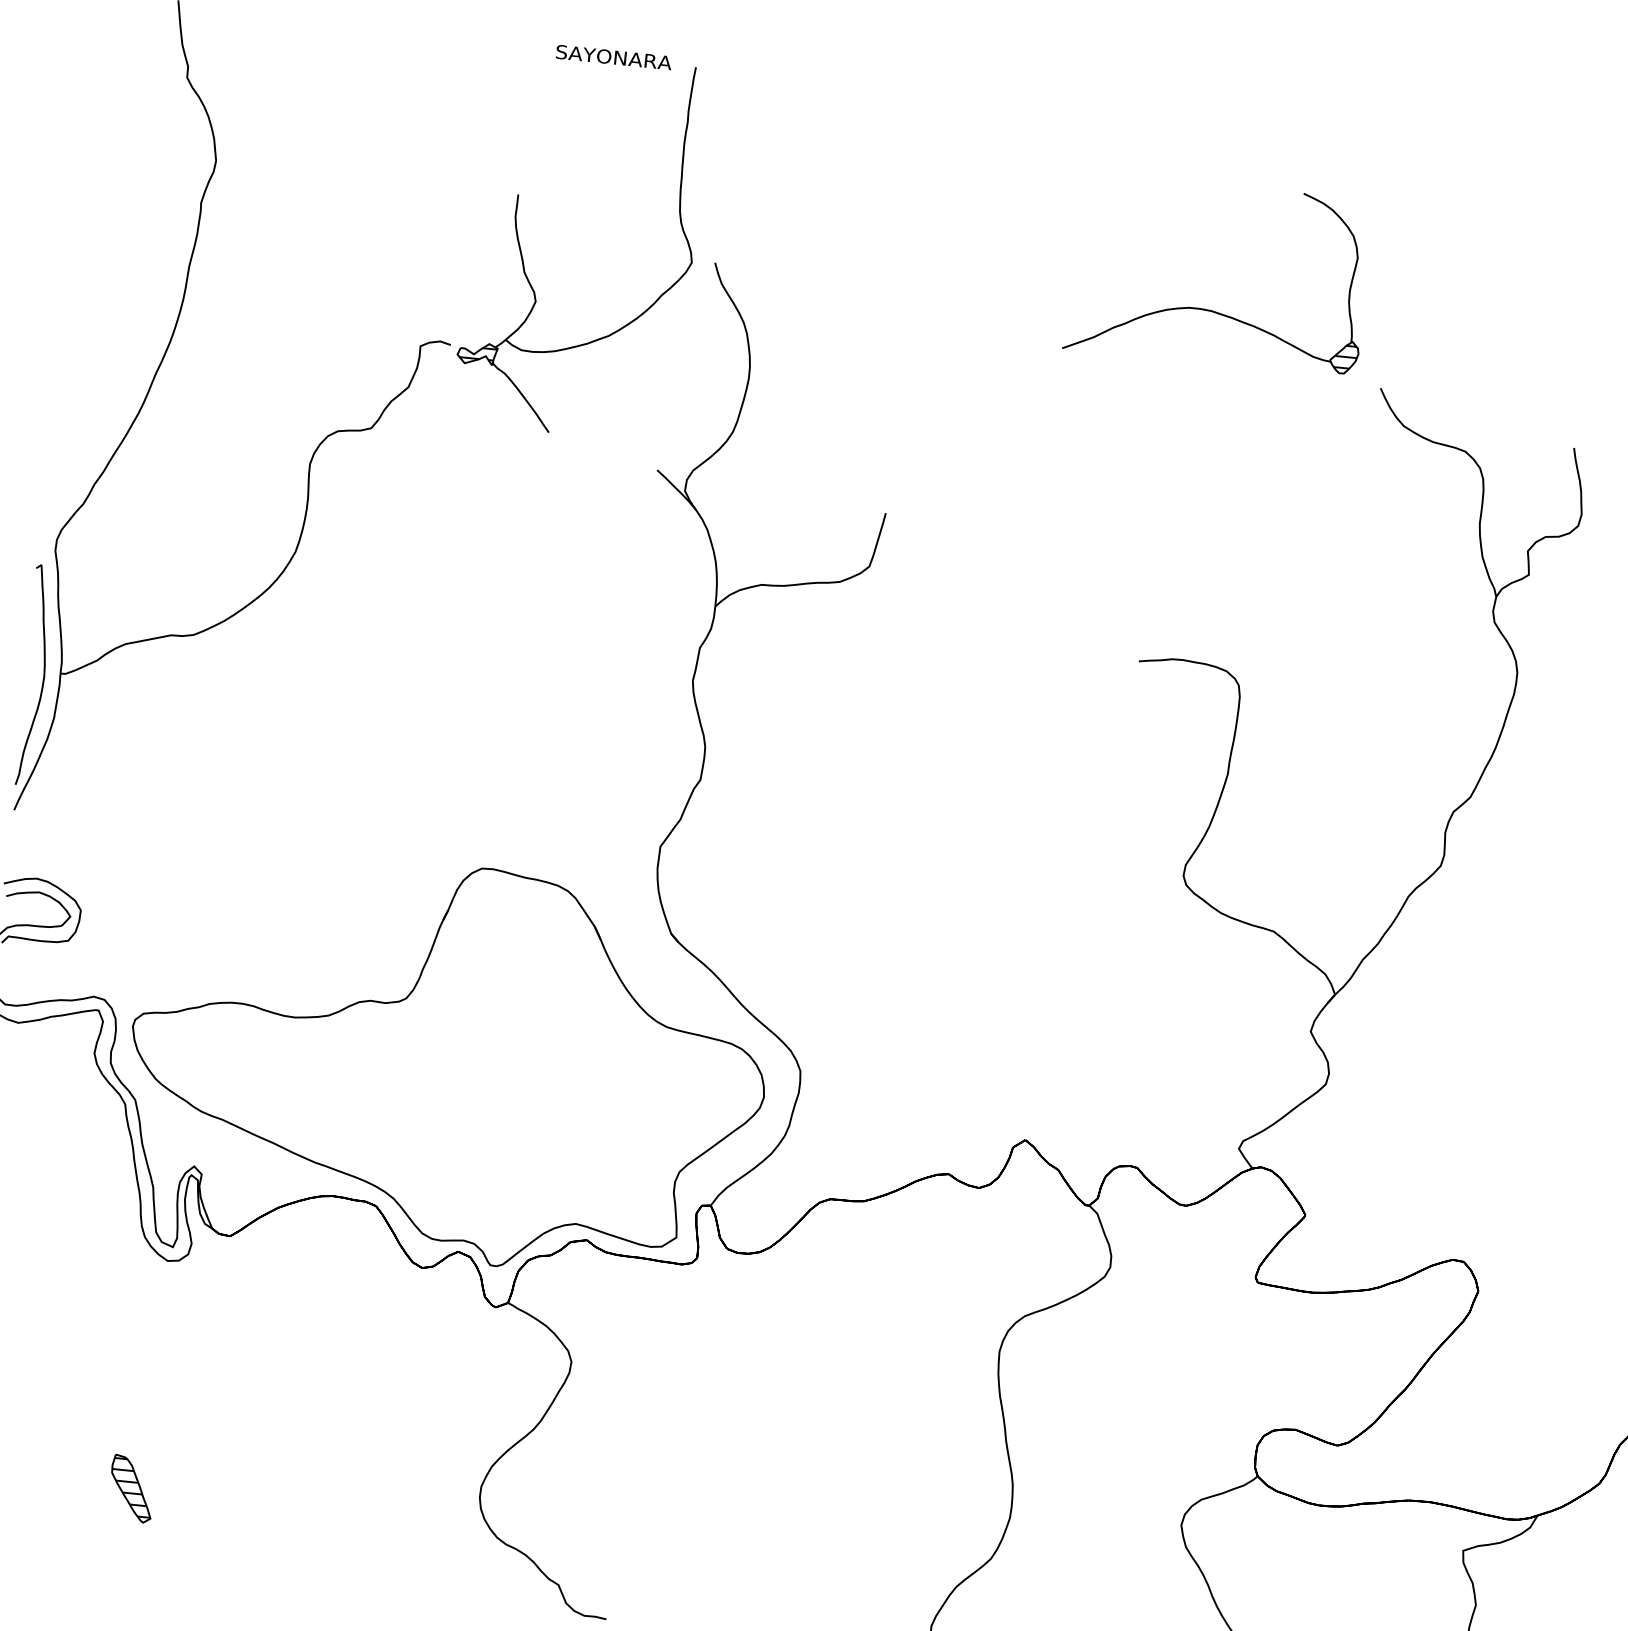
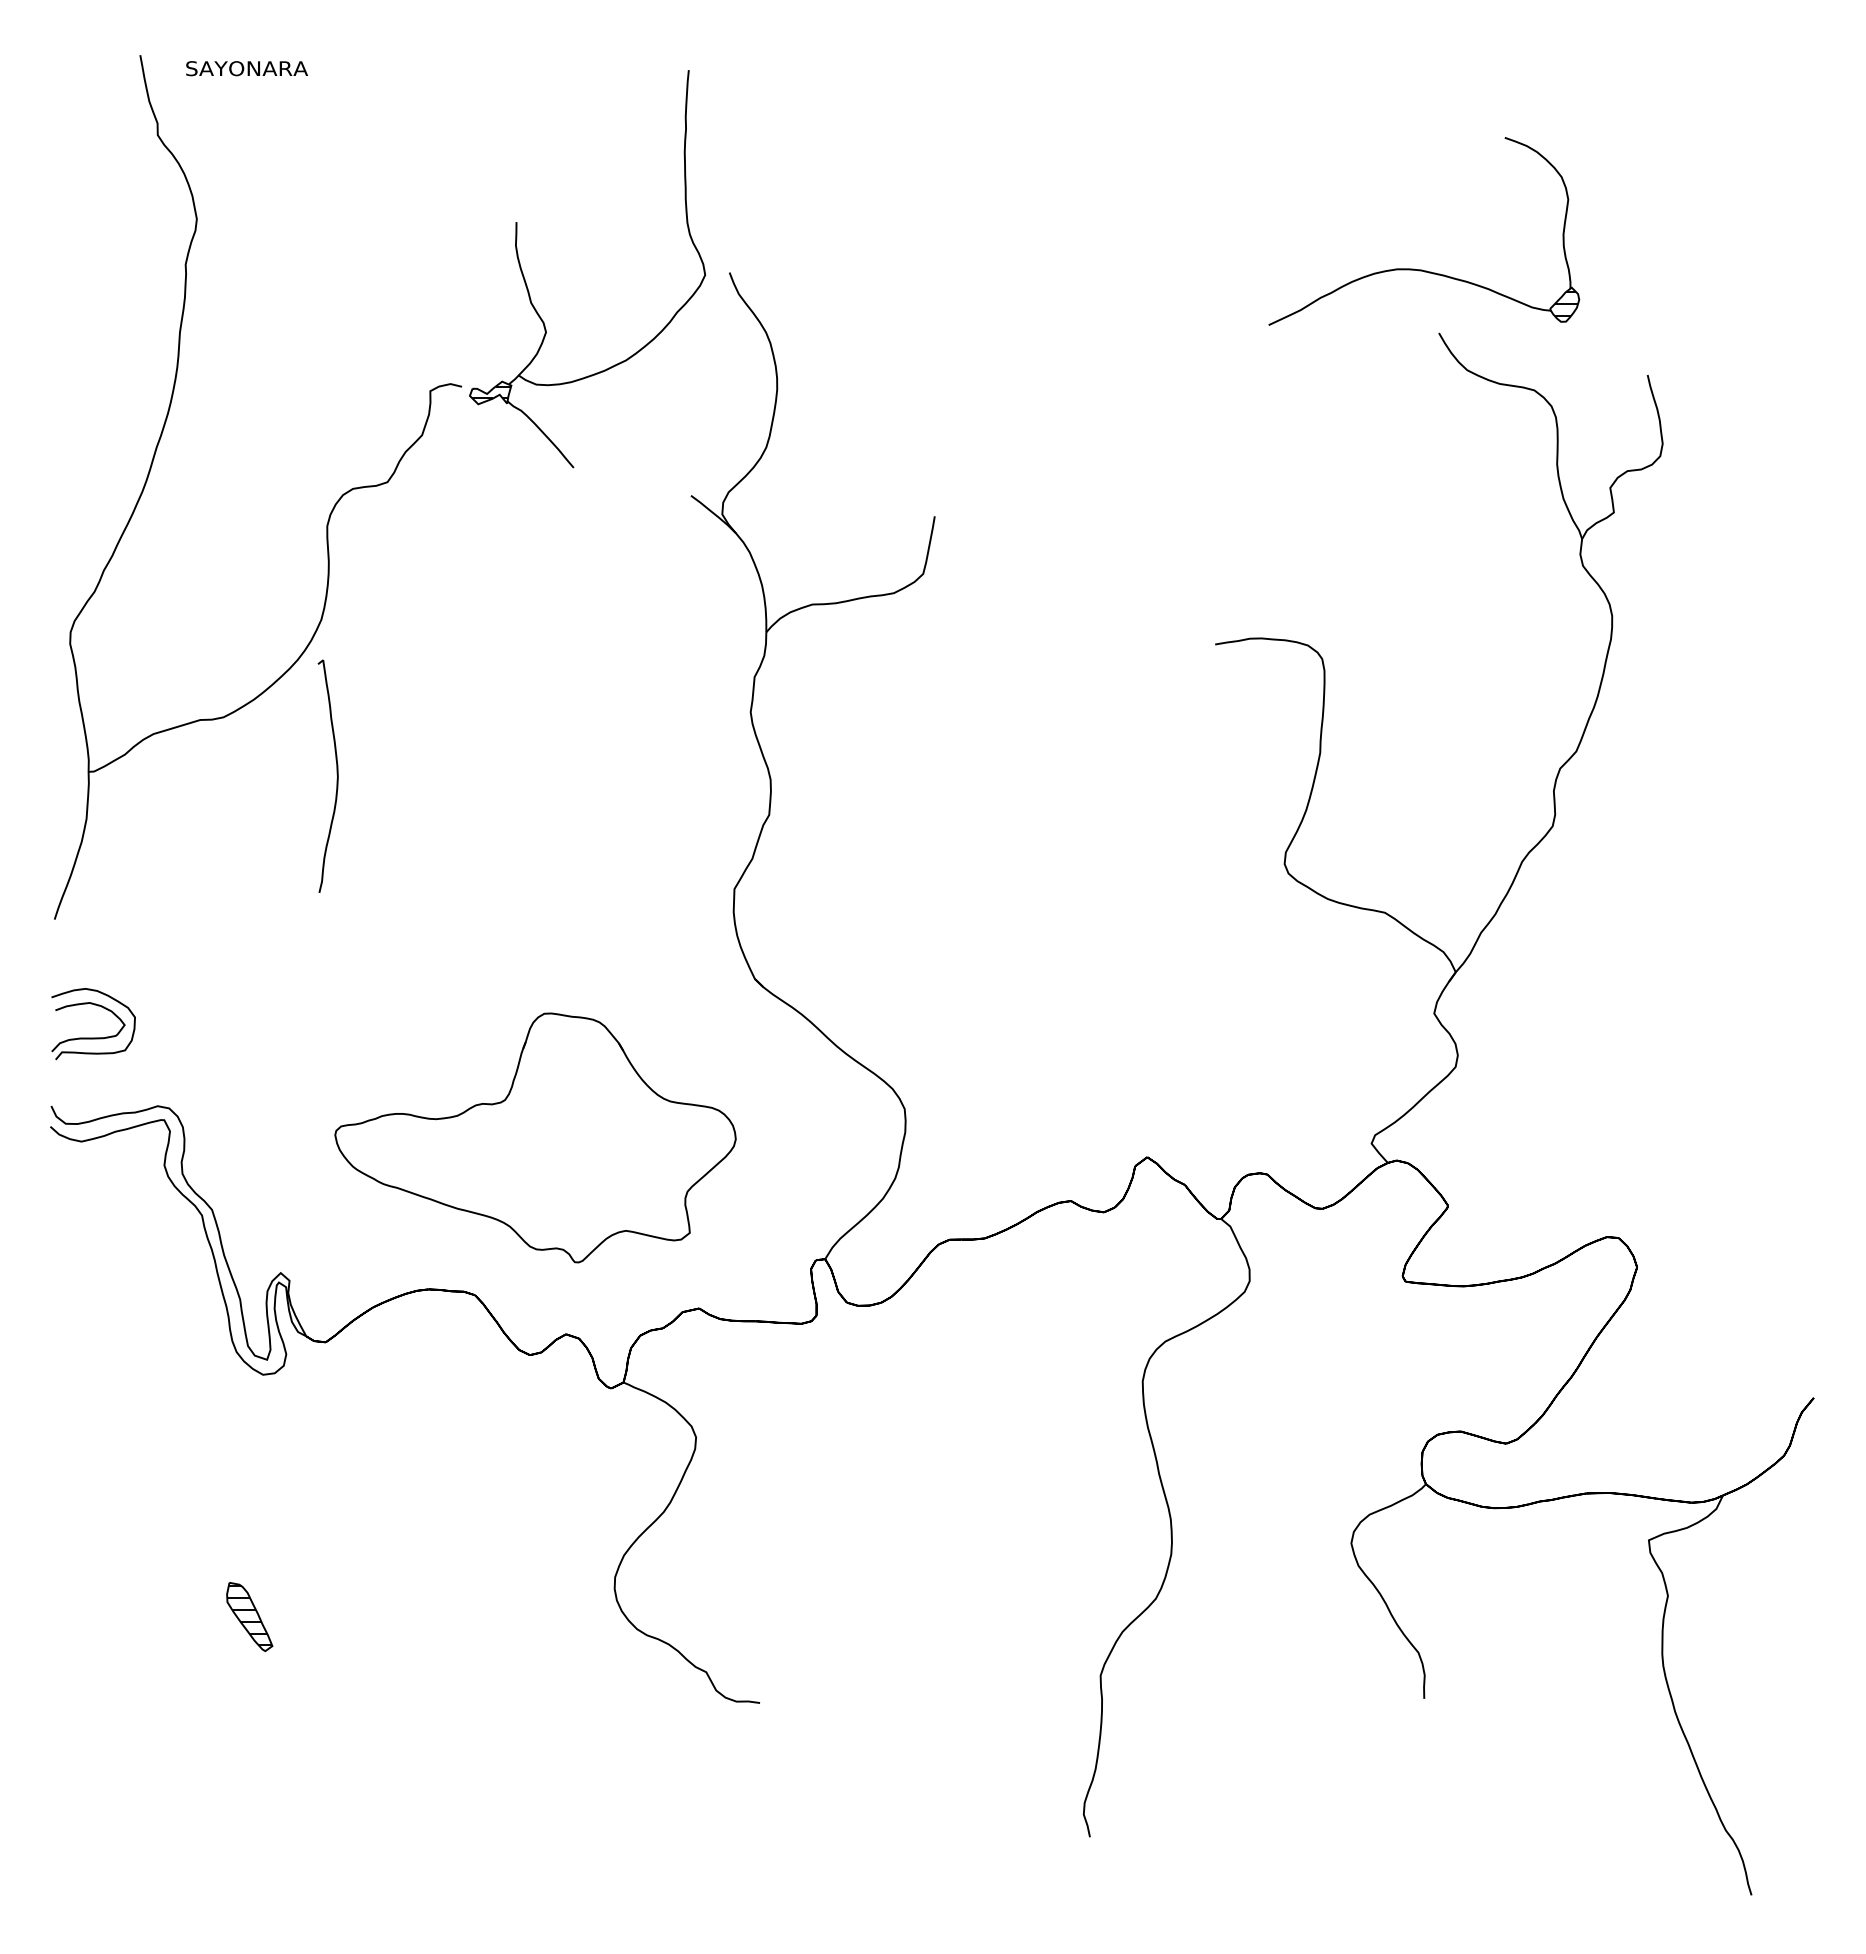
text: (613, 57) -> (246, 68), moved
part: (1213, 310) -> (1422, 269), moved
curve: (43, 675) -> (336, 775), moved
part: (448, 1062) -> (535, 1137), size x0.6

